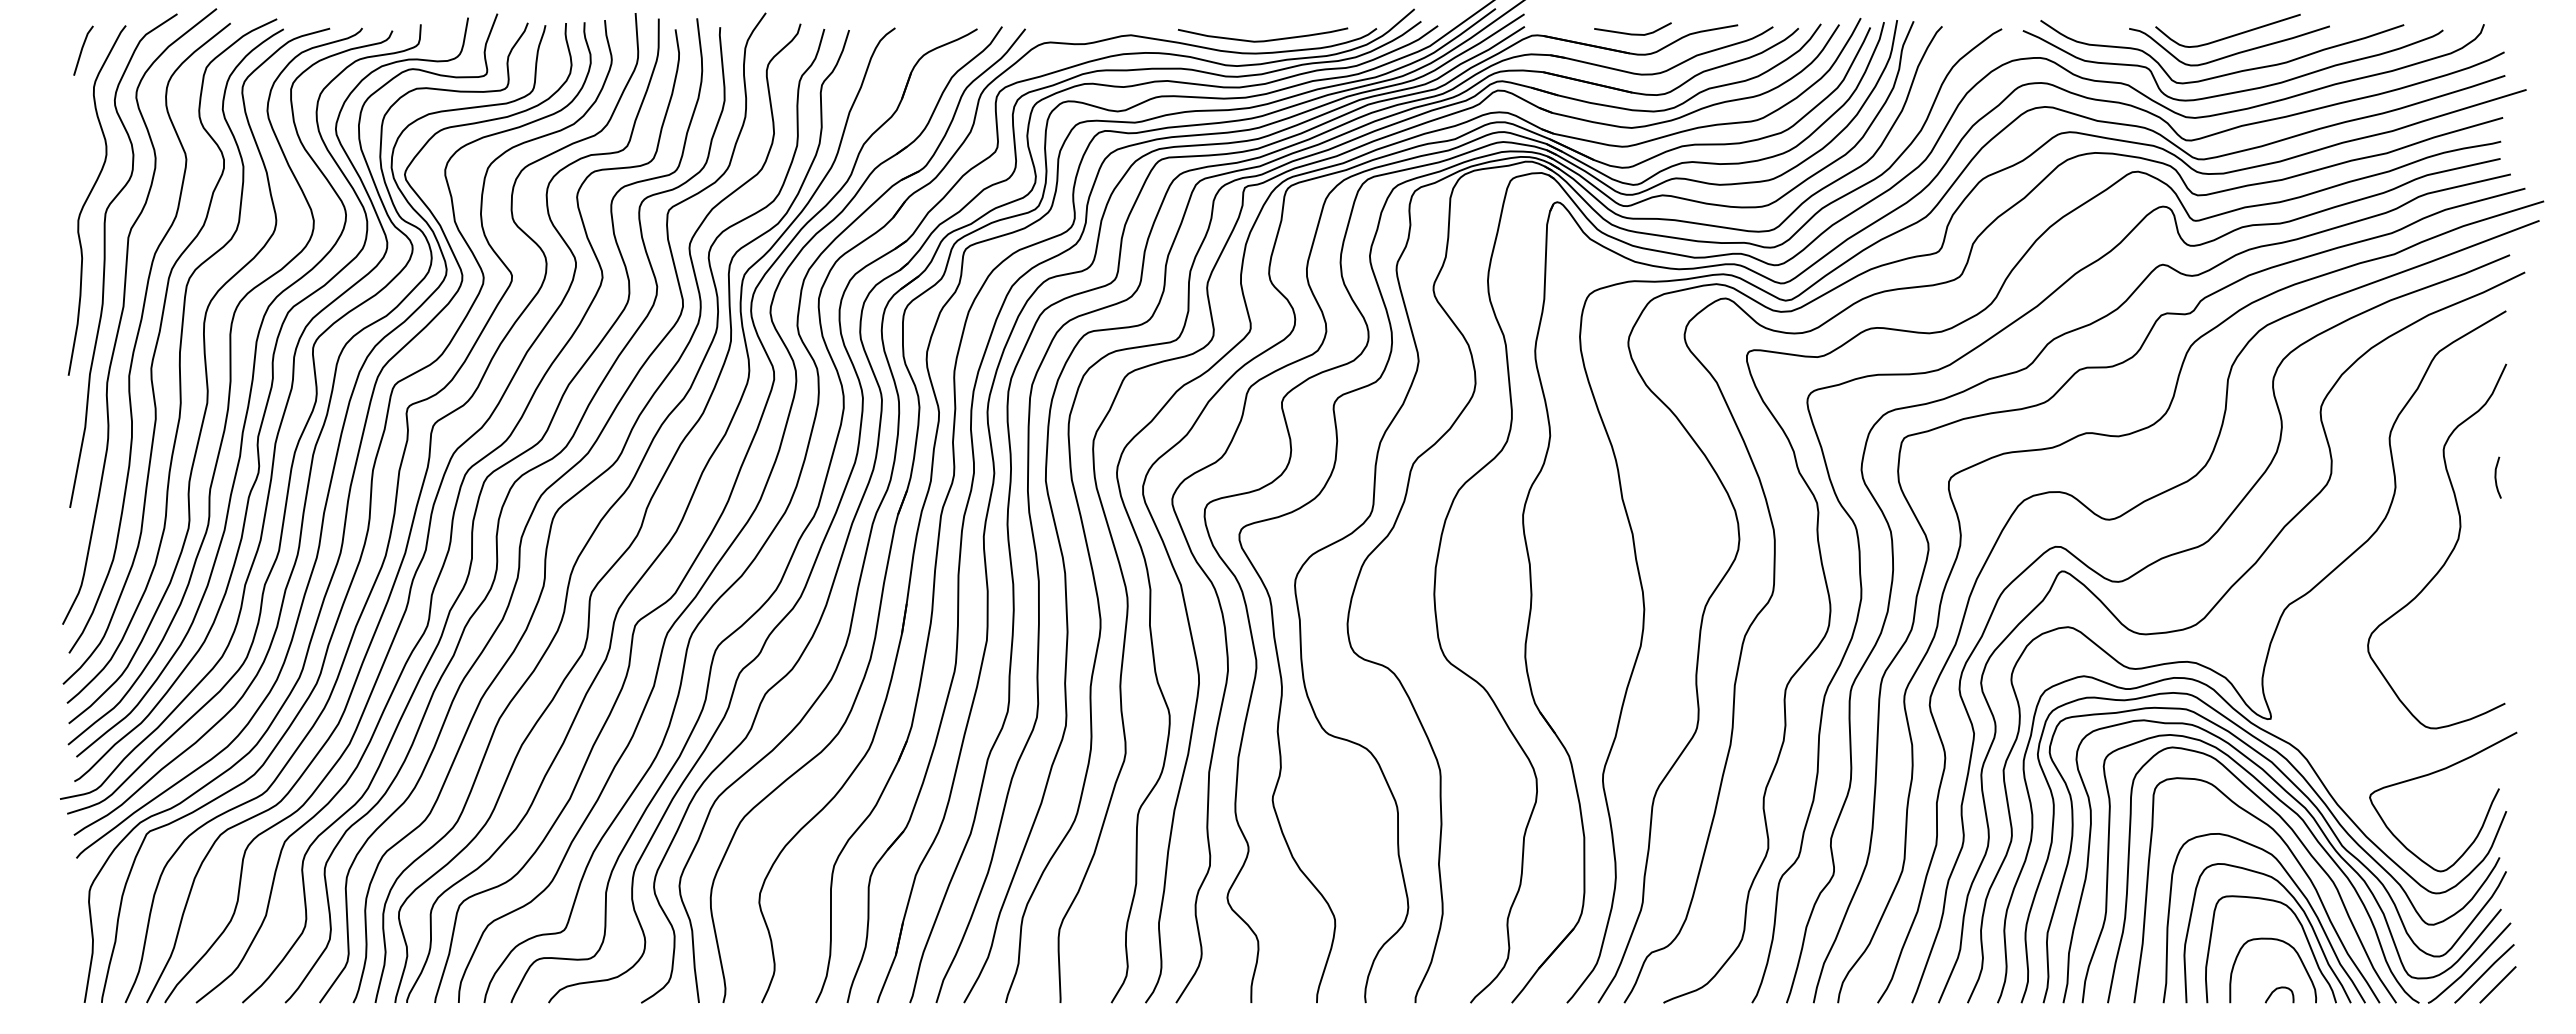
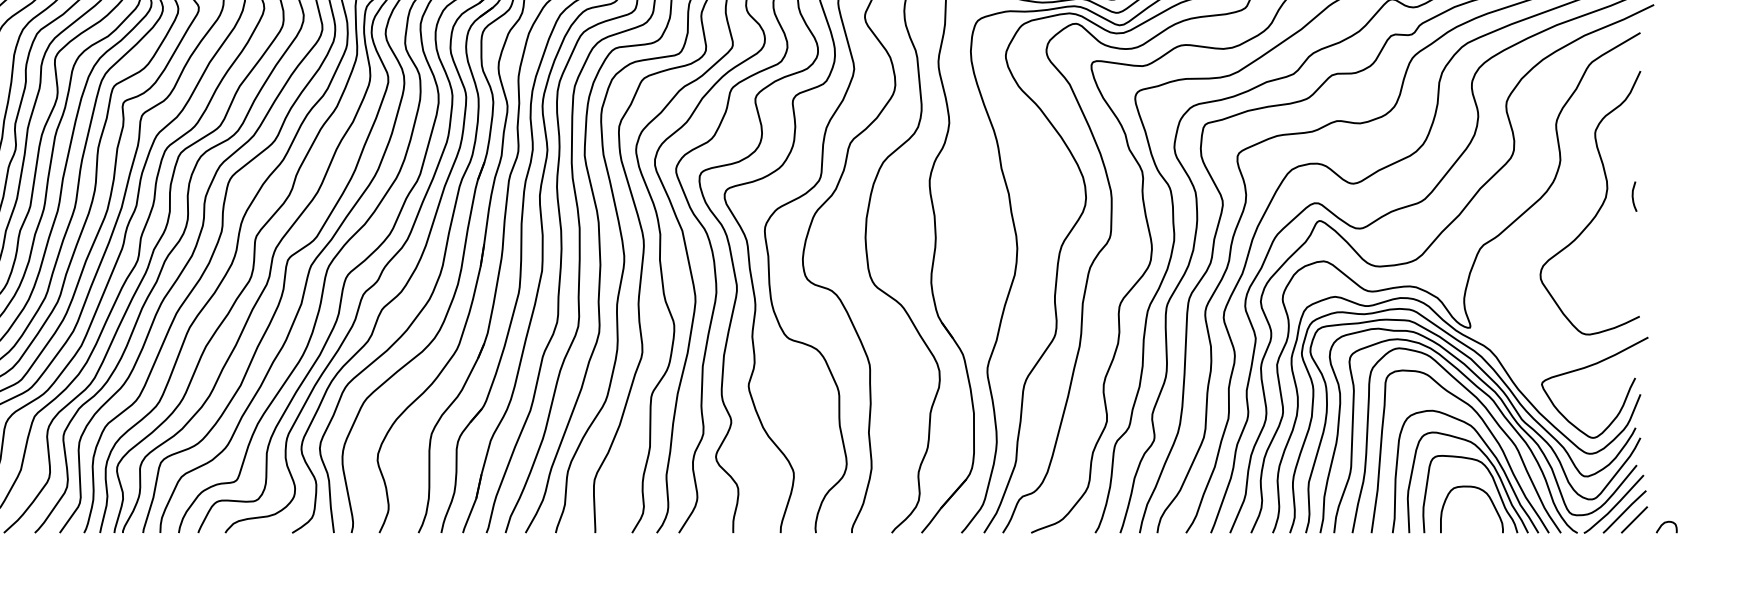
curve: (2496, 477) -> (1633, 196), moved
curve: (2276, 990) -> (1664, 524), moved

